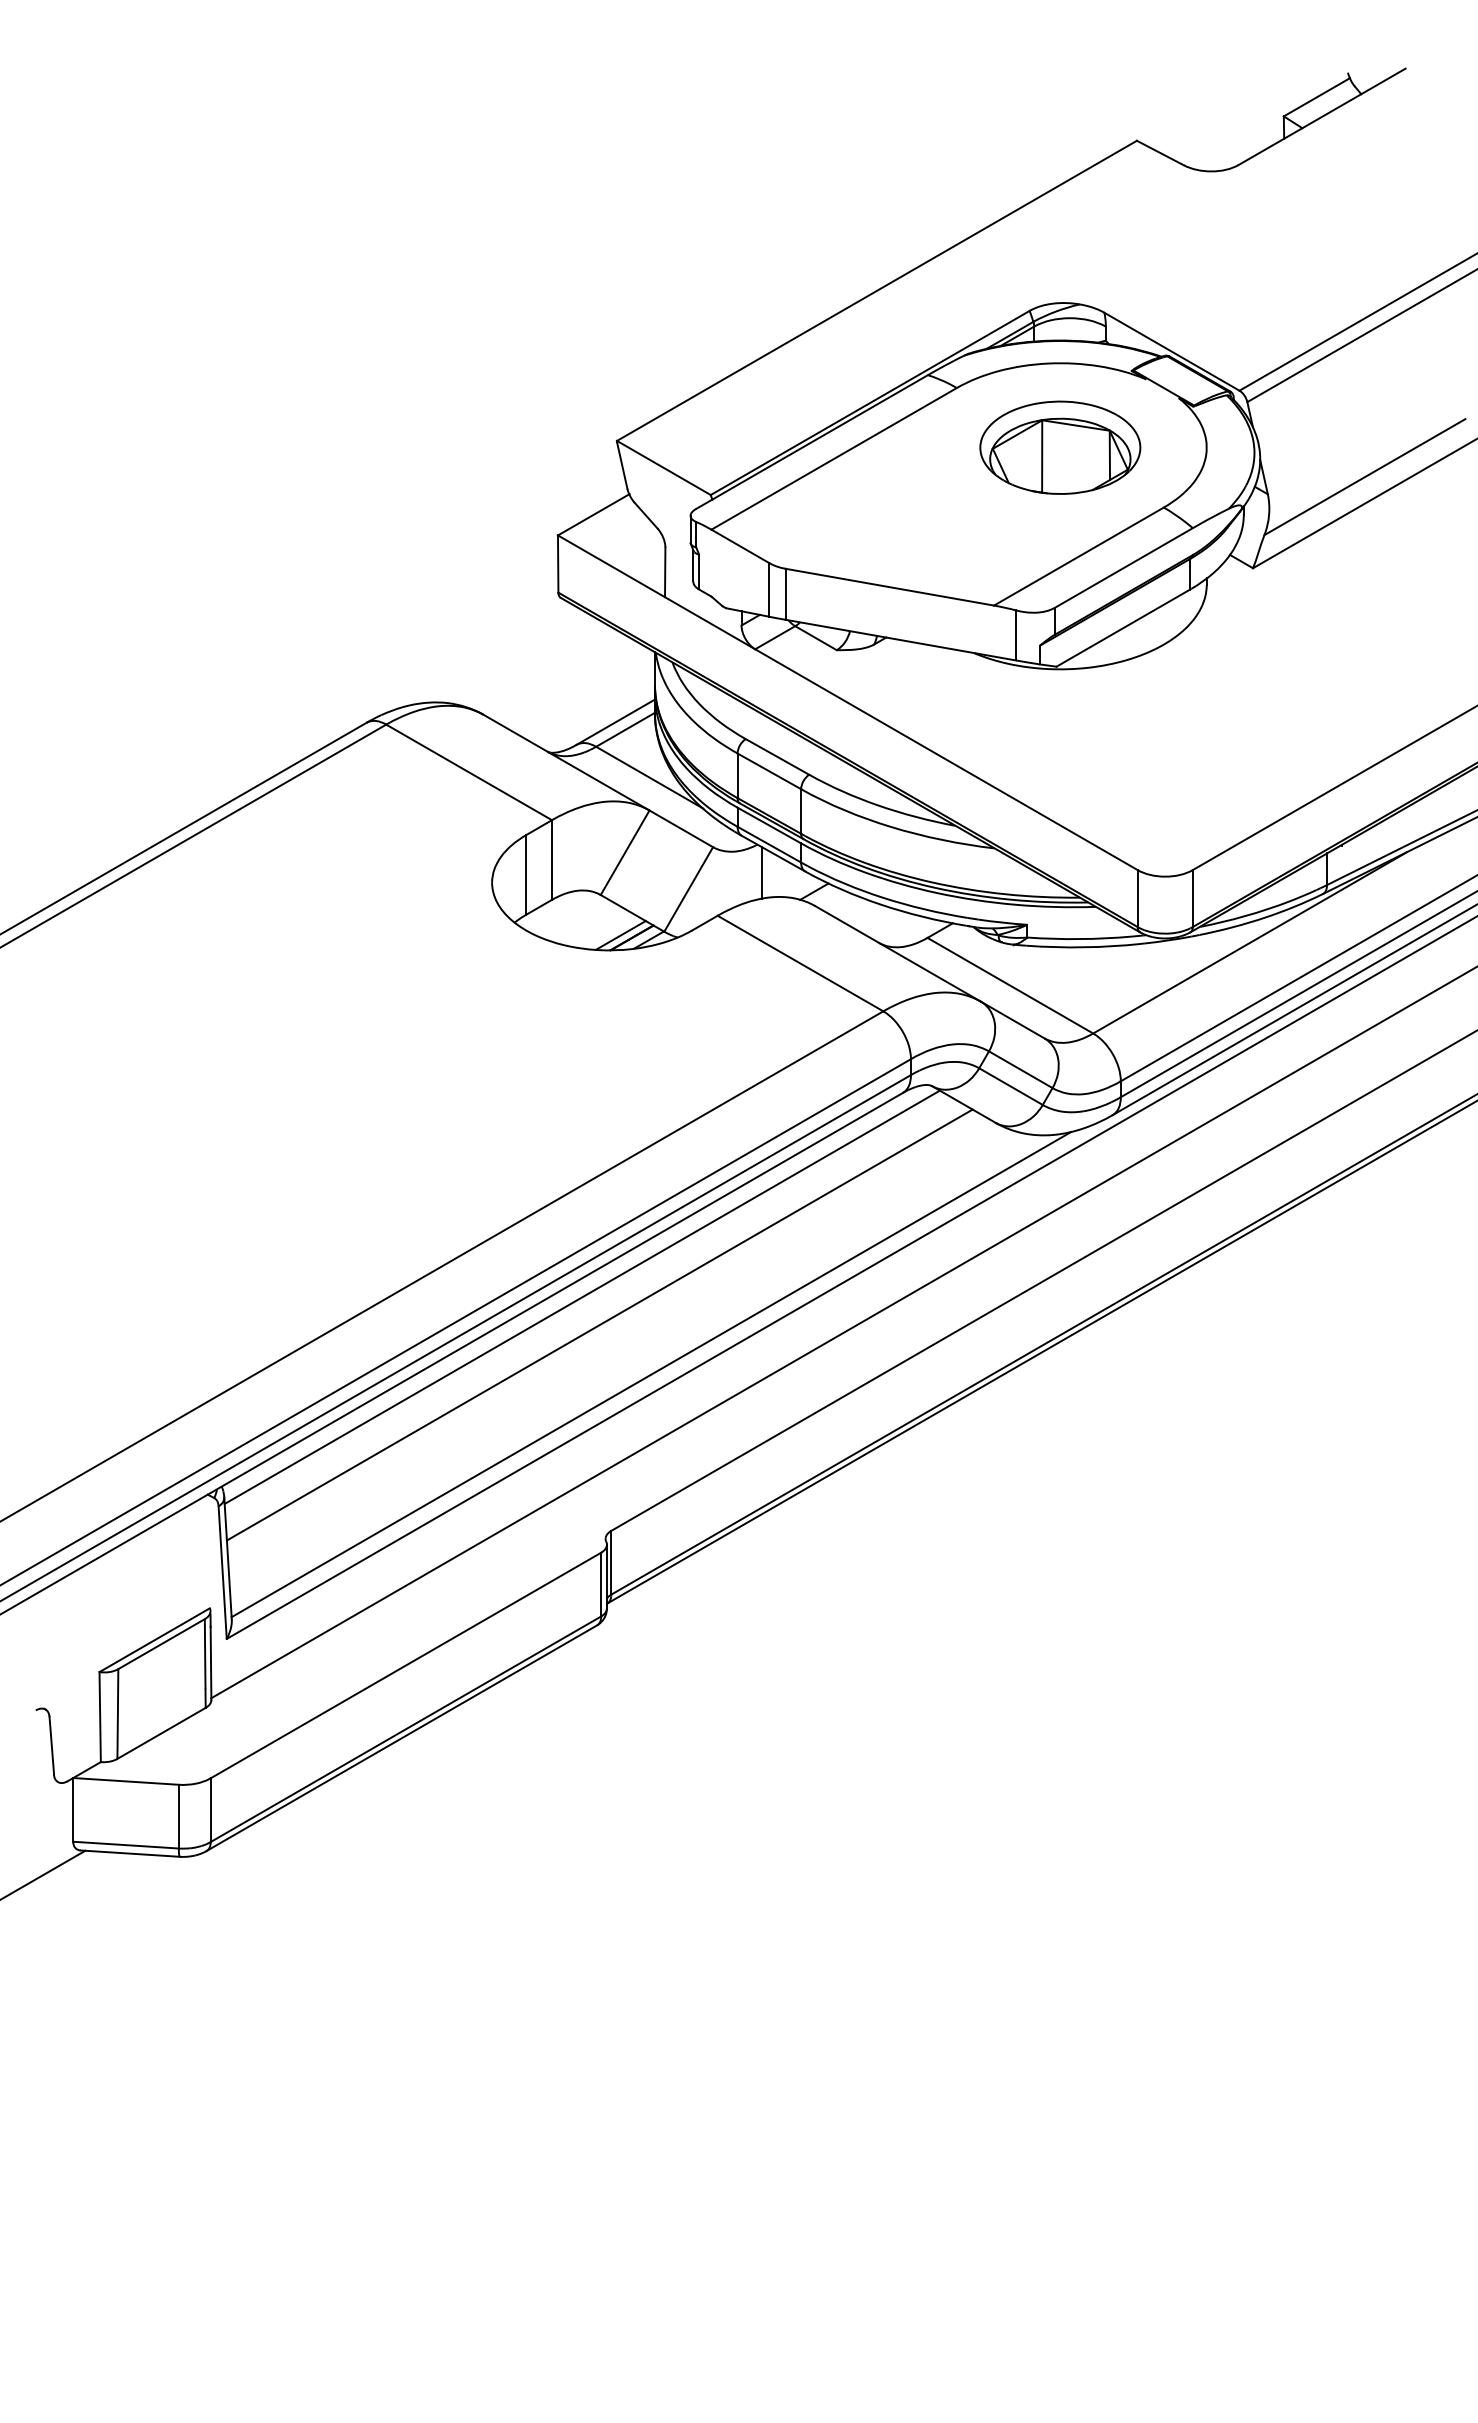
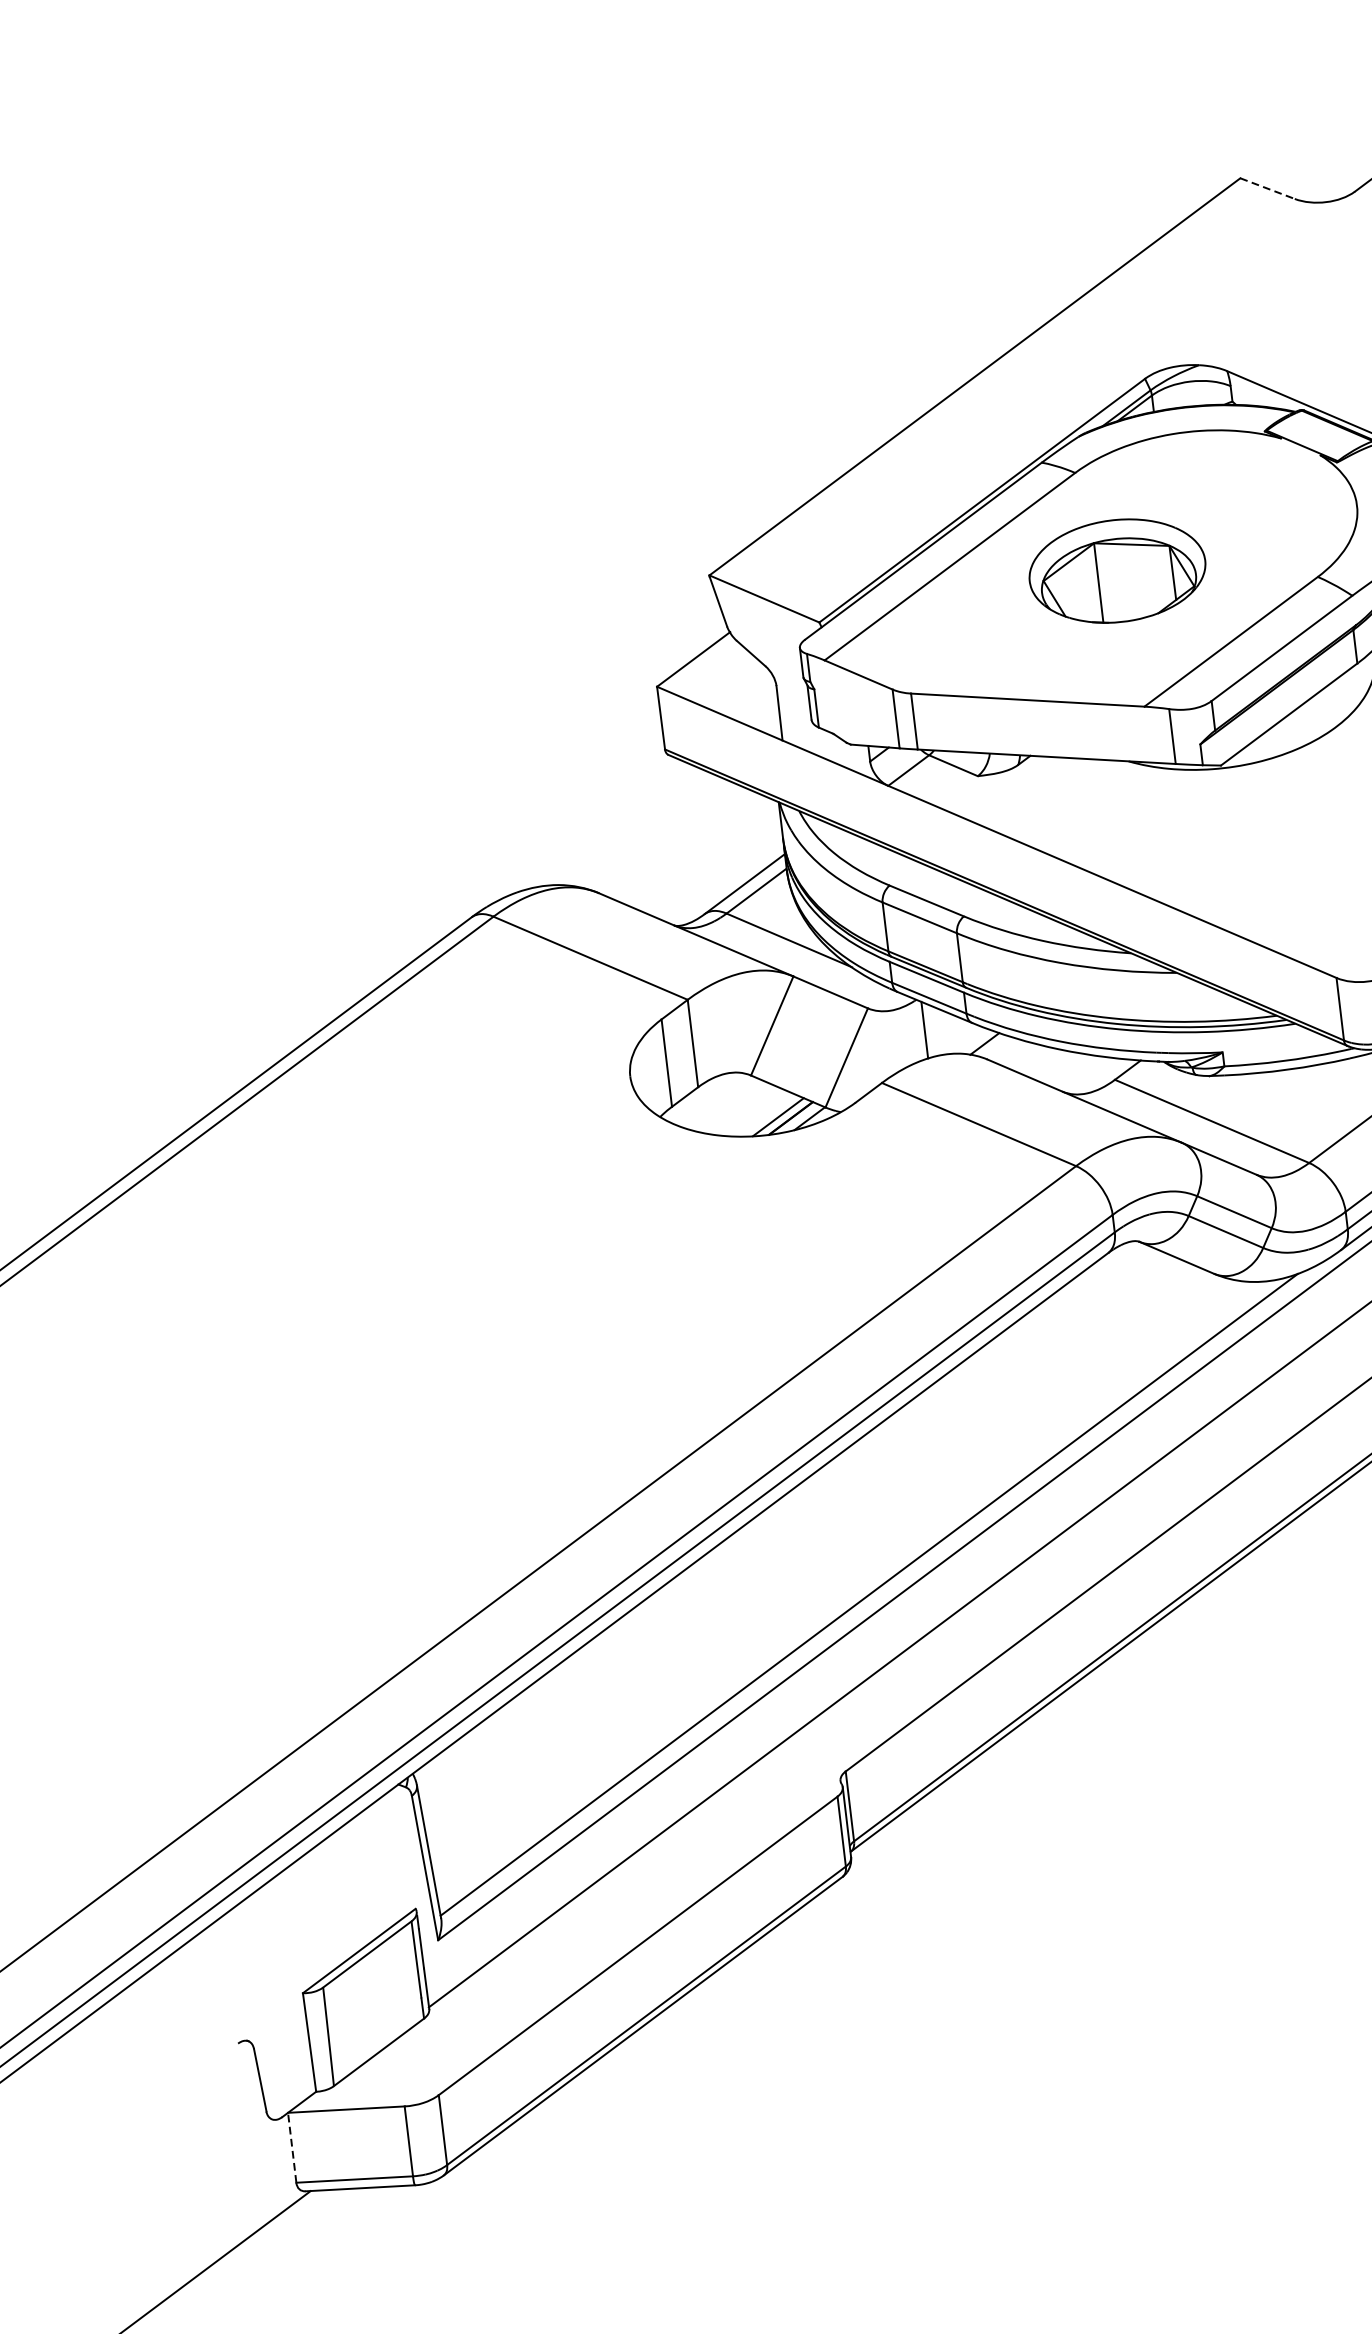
line: (1160, 153) -> (1267, 189), solid -> dashed
part: (1060, 447) -> (1117, 570), moved
line: (581, 1296) -> (782, 1518), removed
line: (599, 1324) -> (805, 1546), removed
line: (73, 1809) -> (292, 2147), solid -> dashed

